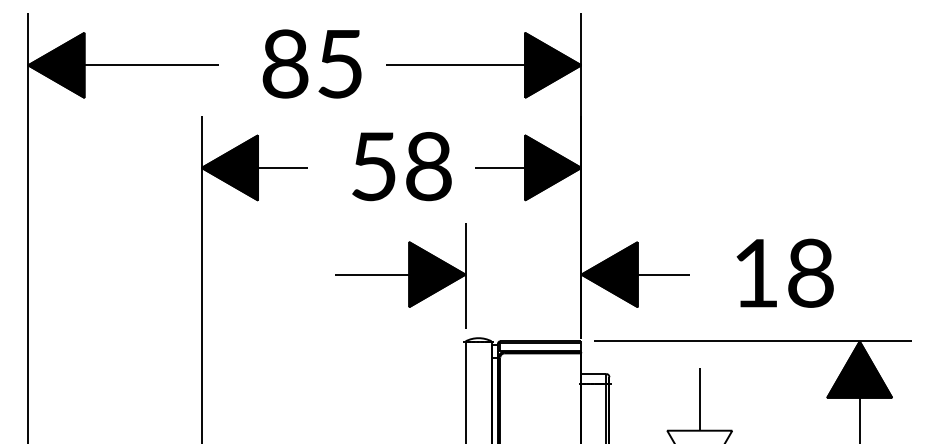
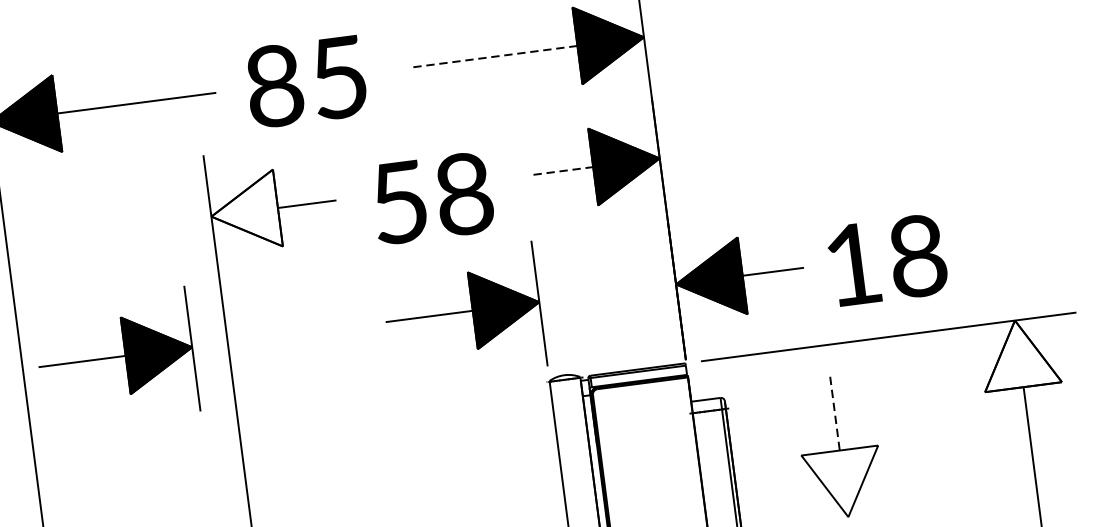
text: (311, 63) -> (305, 81), moved
line: (455, 65) -> (495, 56), solid -> dashed
text: (401, 166) -> (432, 198), moved
fill: (229, 167) -> (244, 211), removed
line: (500, 167) -> (564, 170), solid -> dashed
text: (784, 272) -> (886, 259), moved
part: (106, 275) -> (115, 358), added
fill: (859, 369) -> (1018, 353), removed
line: (699, 399) -> (834, 413), solid -> dashed

